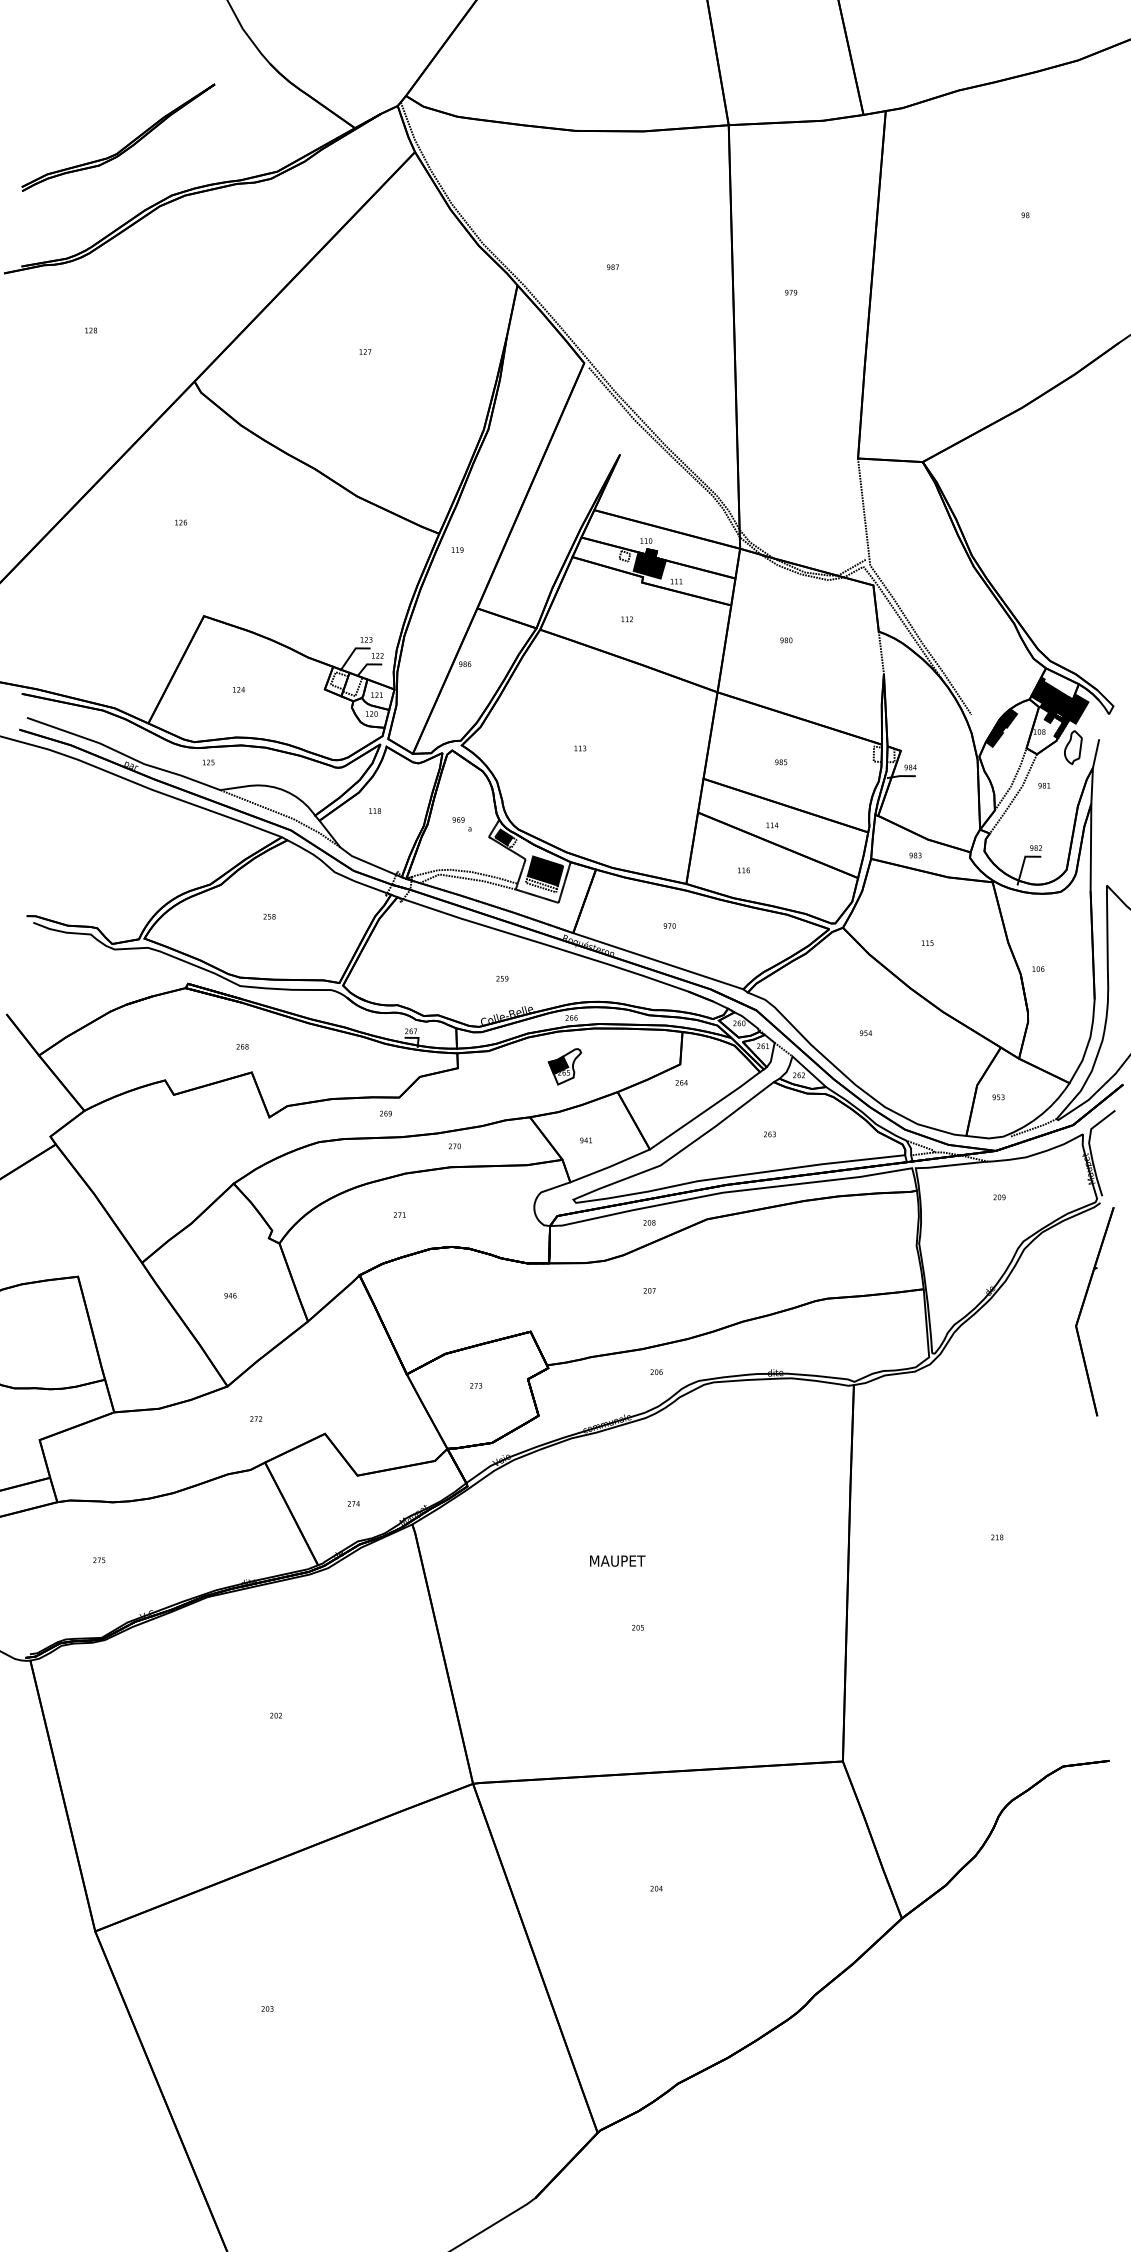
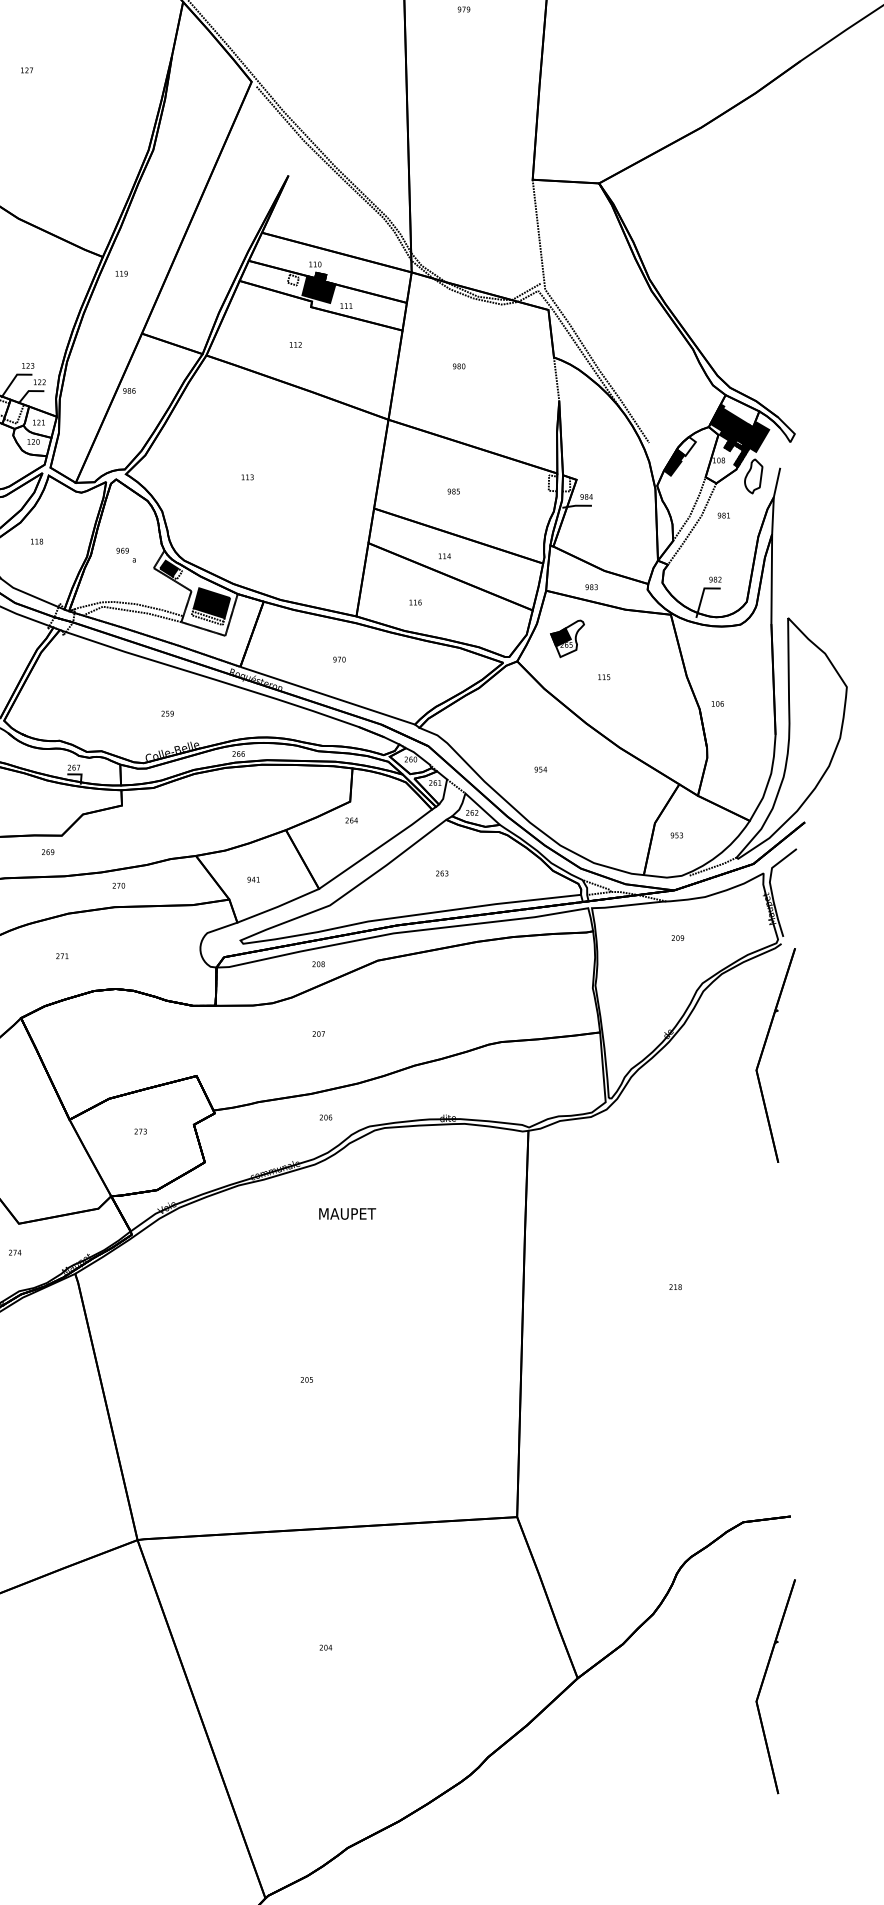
fill: (1007, 718) -> (686, 446), removed
part: (564, 1066) -> (567, 638), moved
text: (617, 1560) -> (347, 1213), moved
part: (1082, 1925) -> (763, 1685), added

